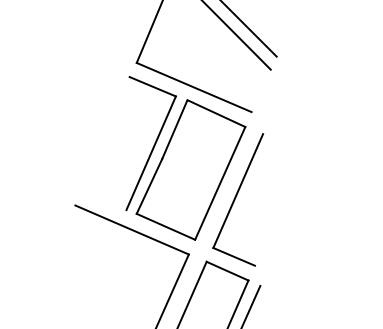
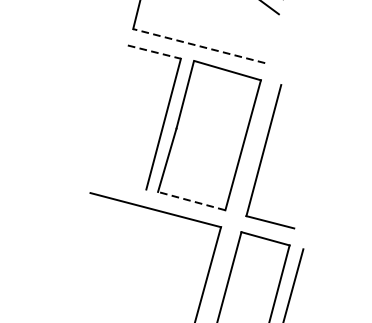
line: (153, 86) -> (155, 51), solid -> dashed
line: (193, 87) -> (198, 46), solid -> dashed
line: (165, 226) -> (191, 200), solid -> dashed

